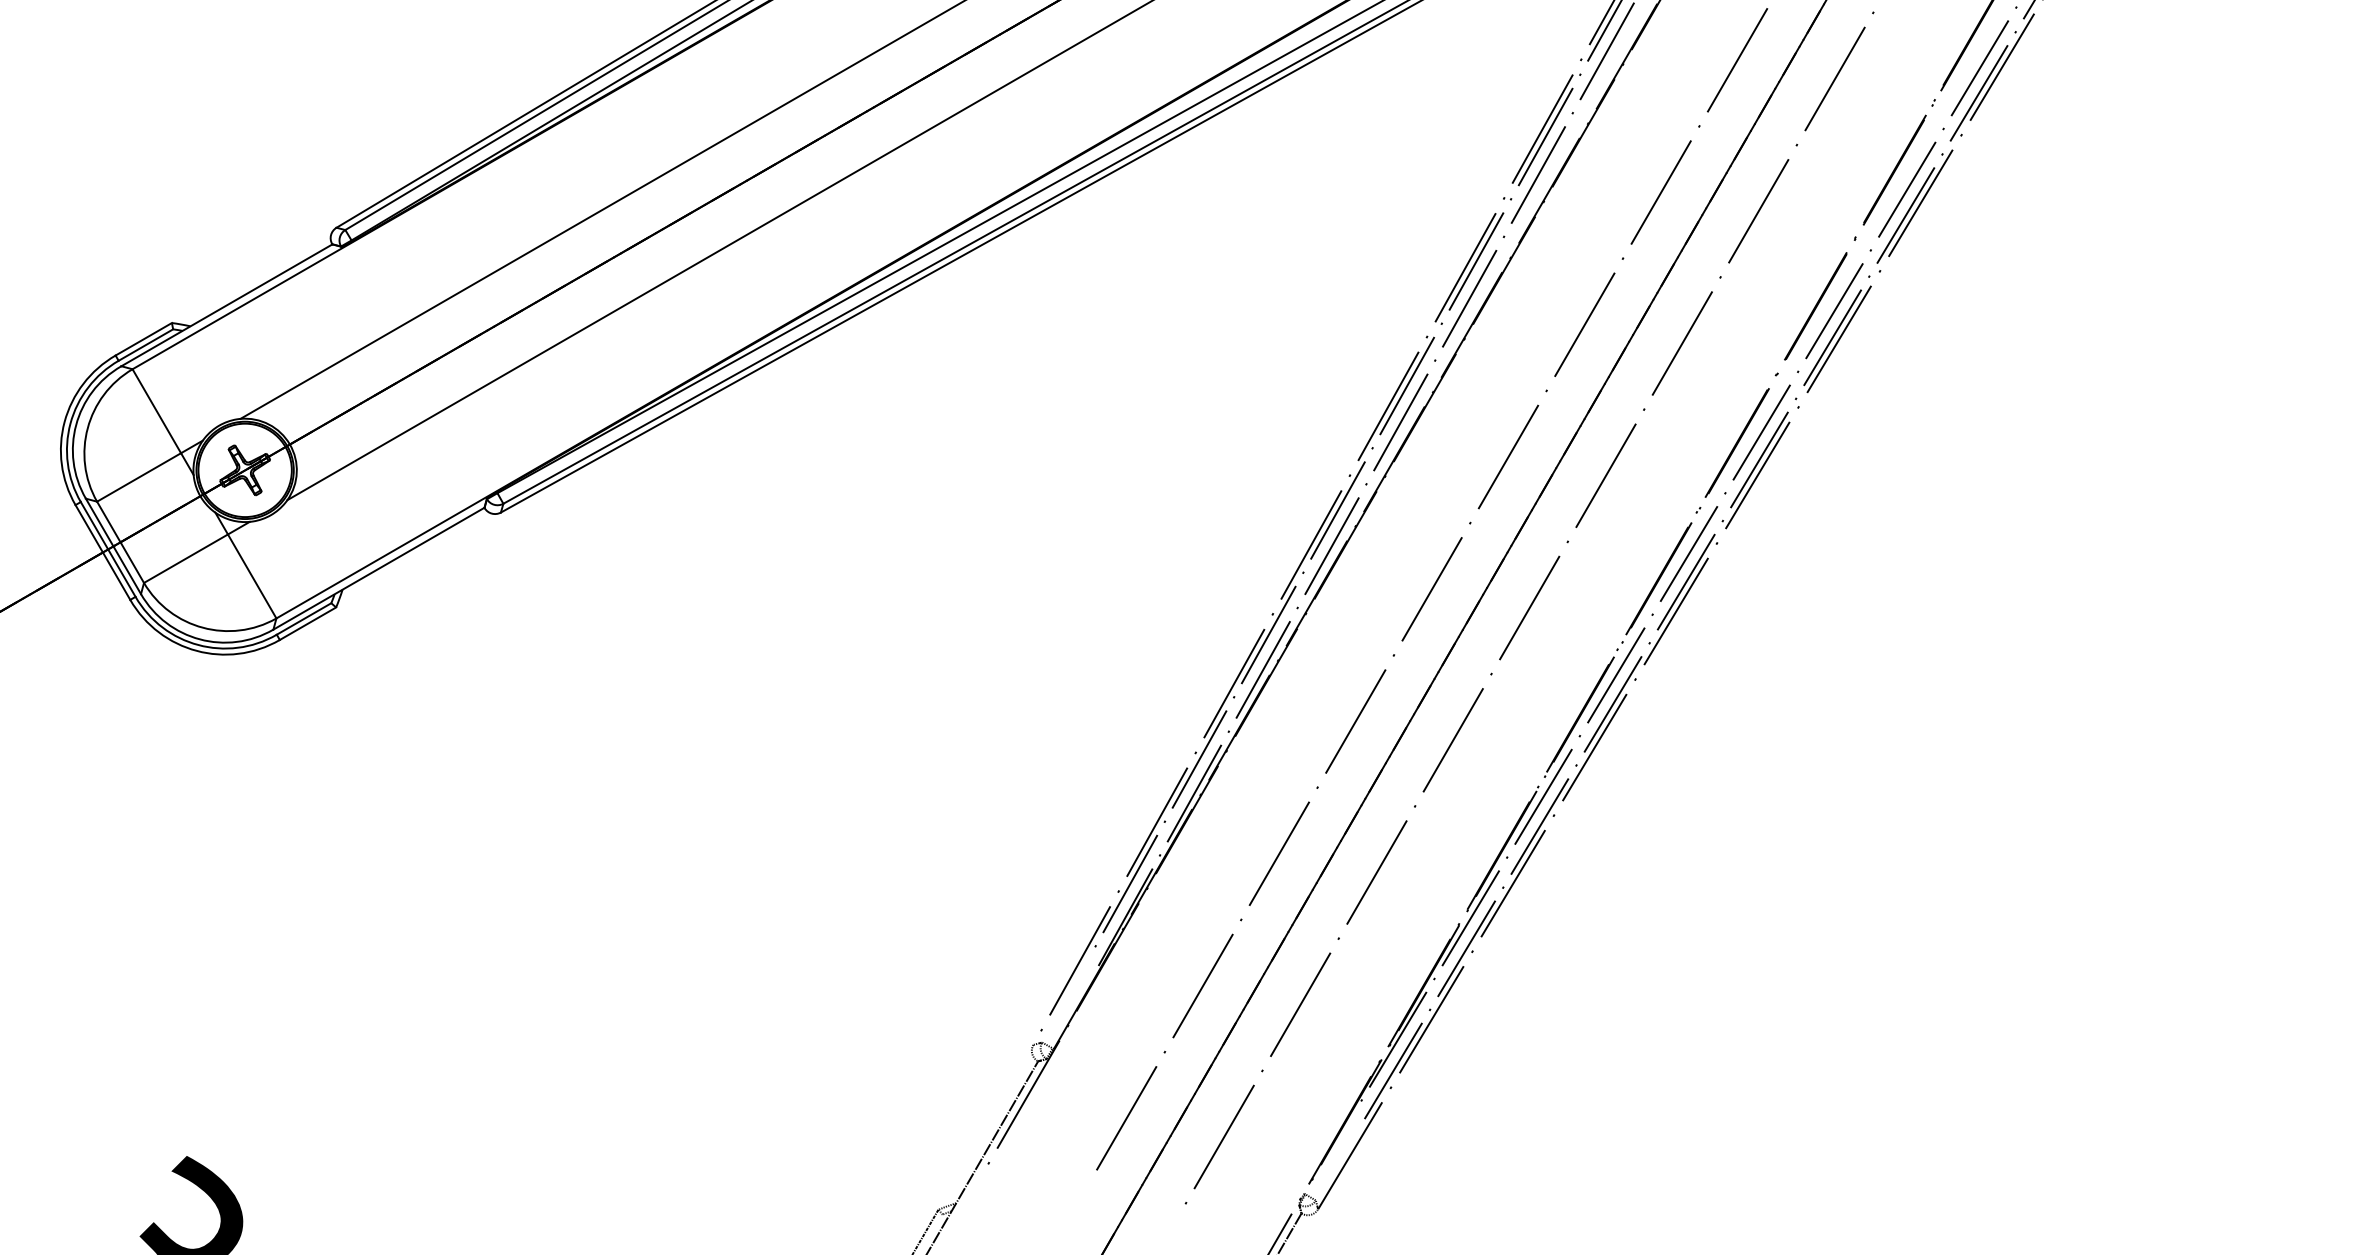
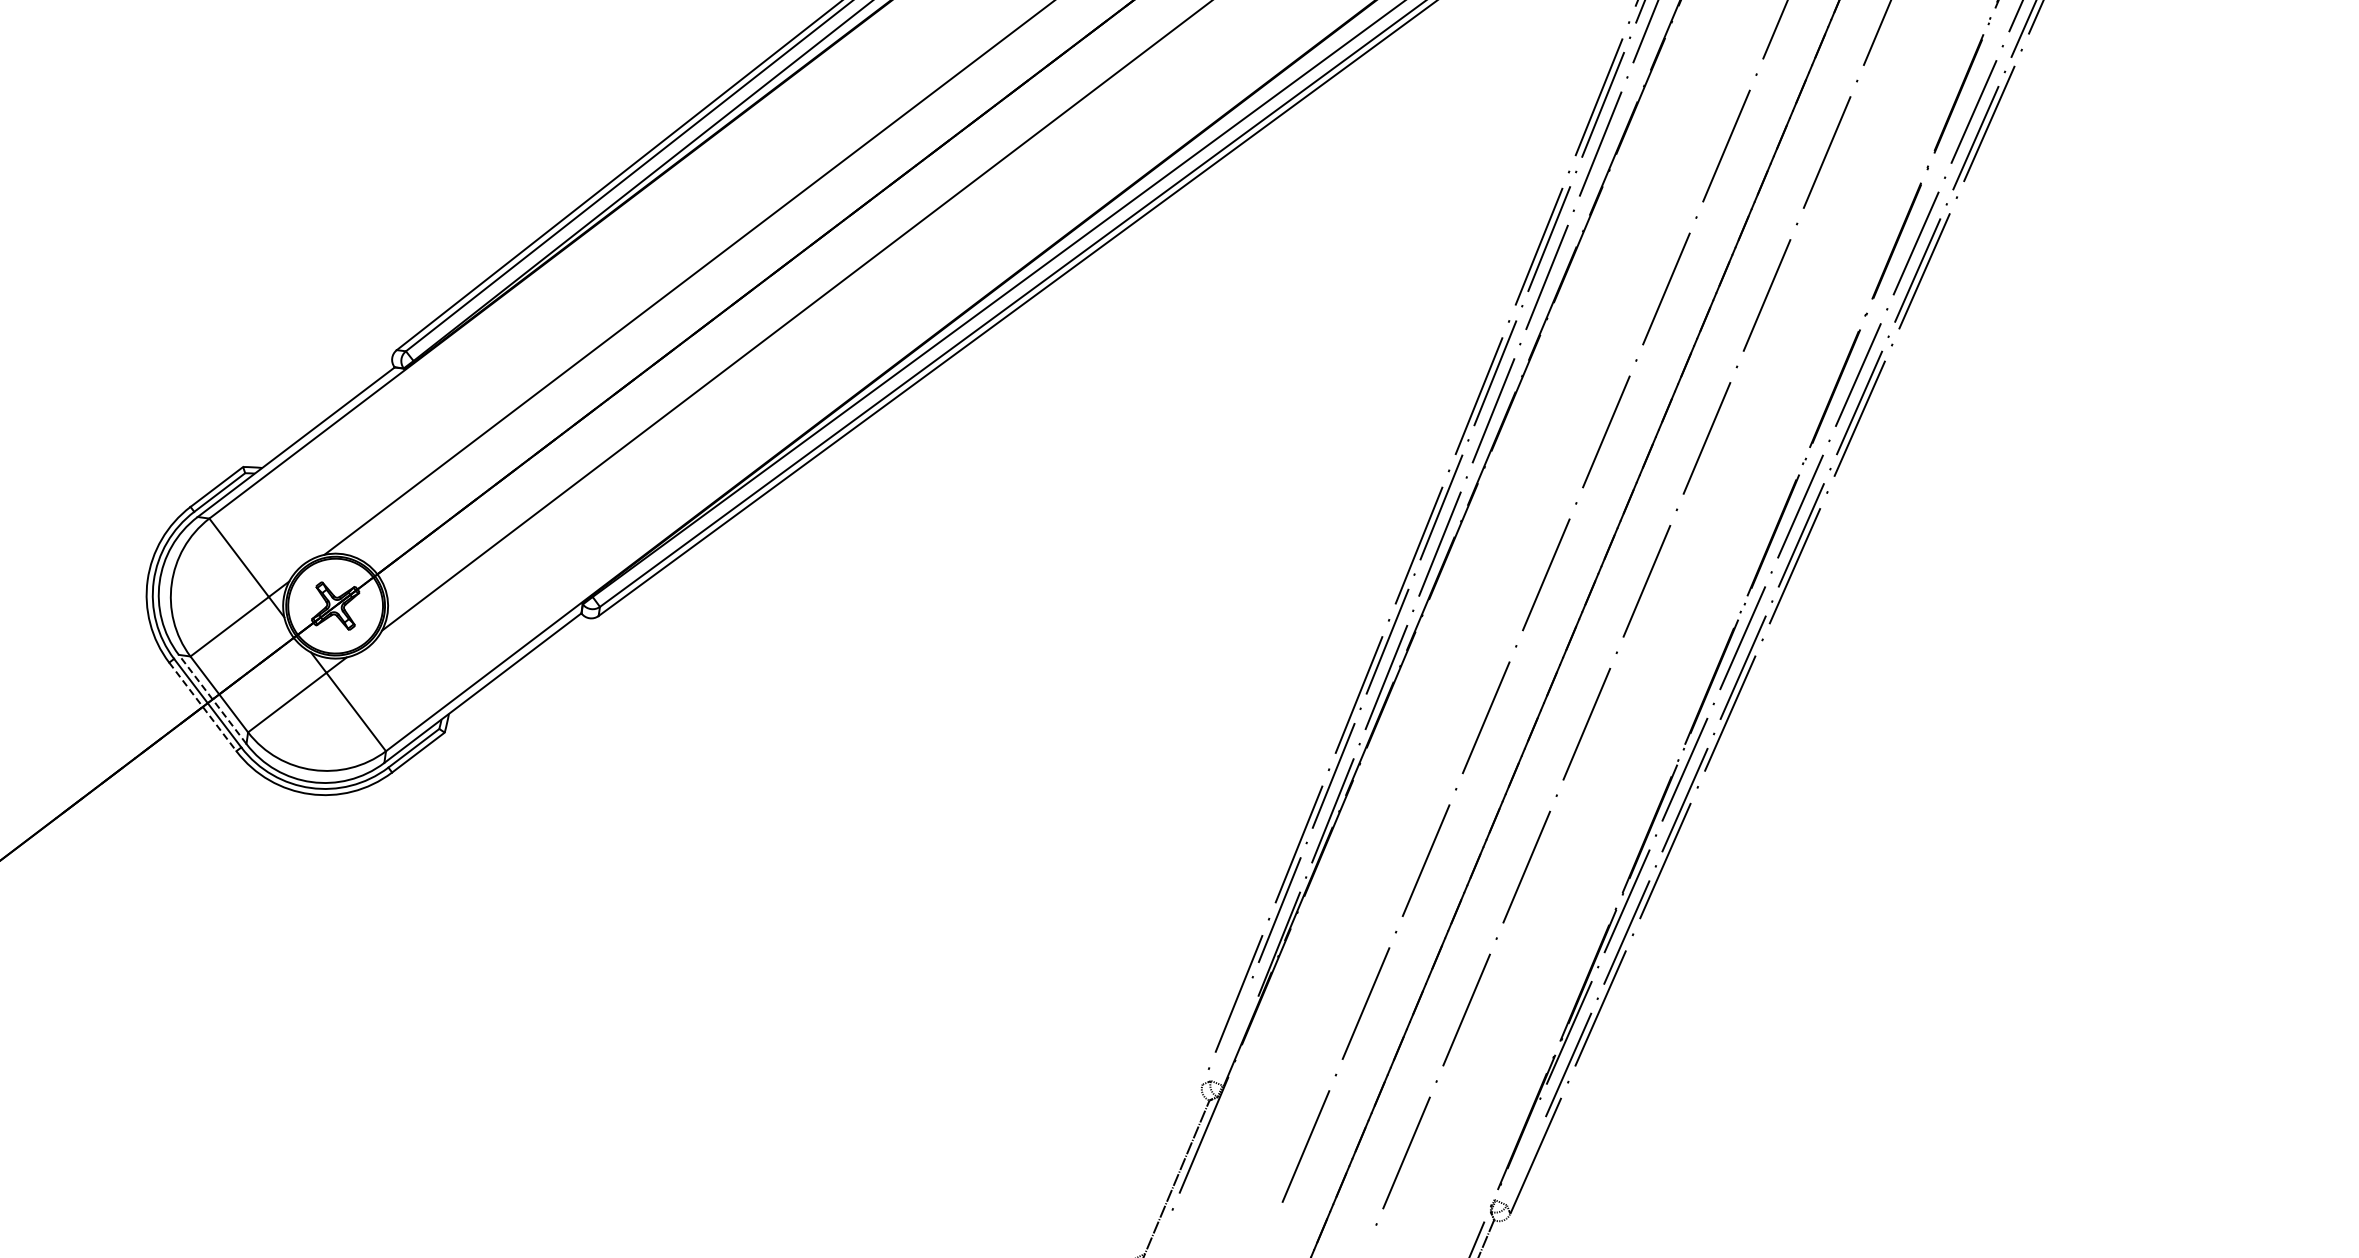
line: (113, 545) -> (212, 698), solid -> dashed
line: (102, 552) -> (202, 706), solid -> dashed

